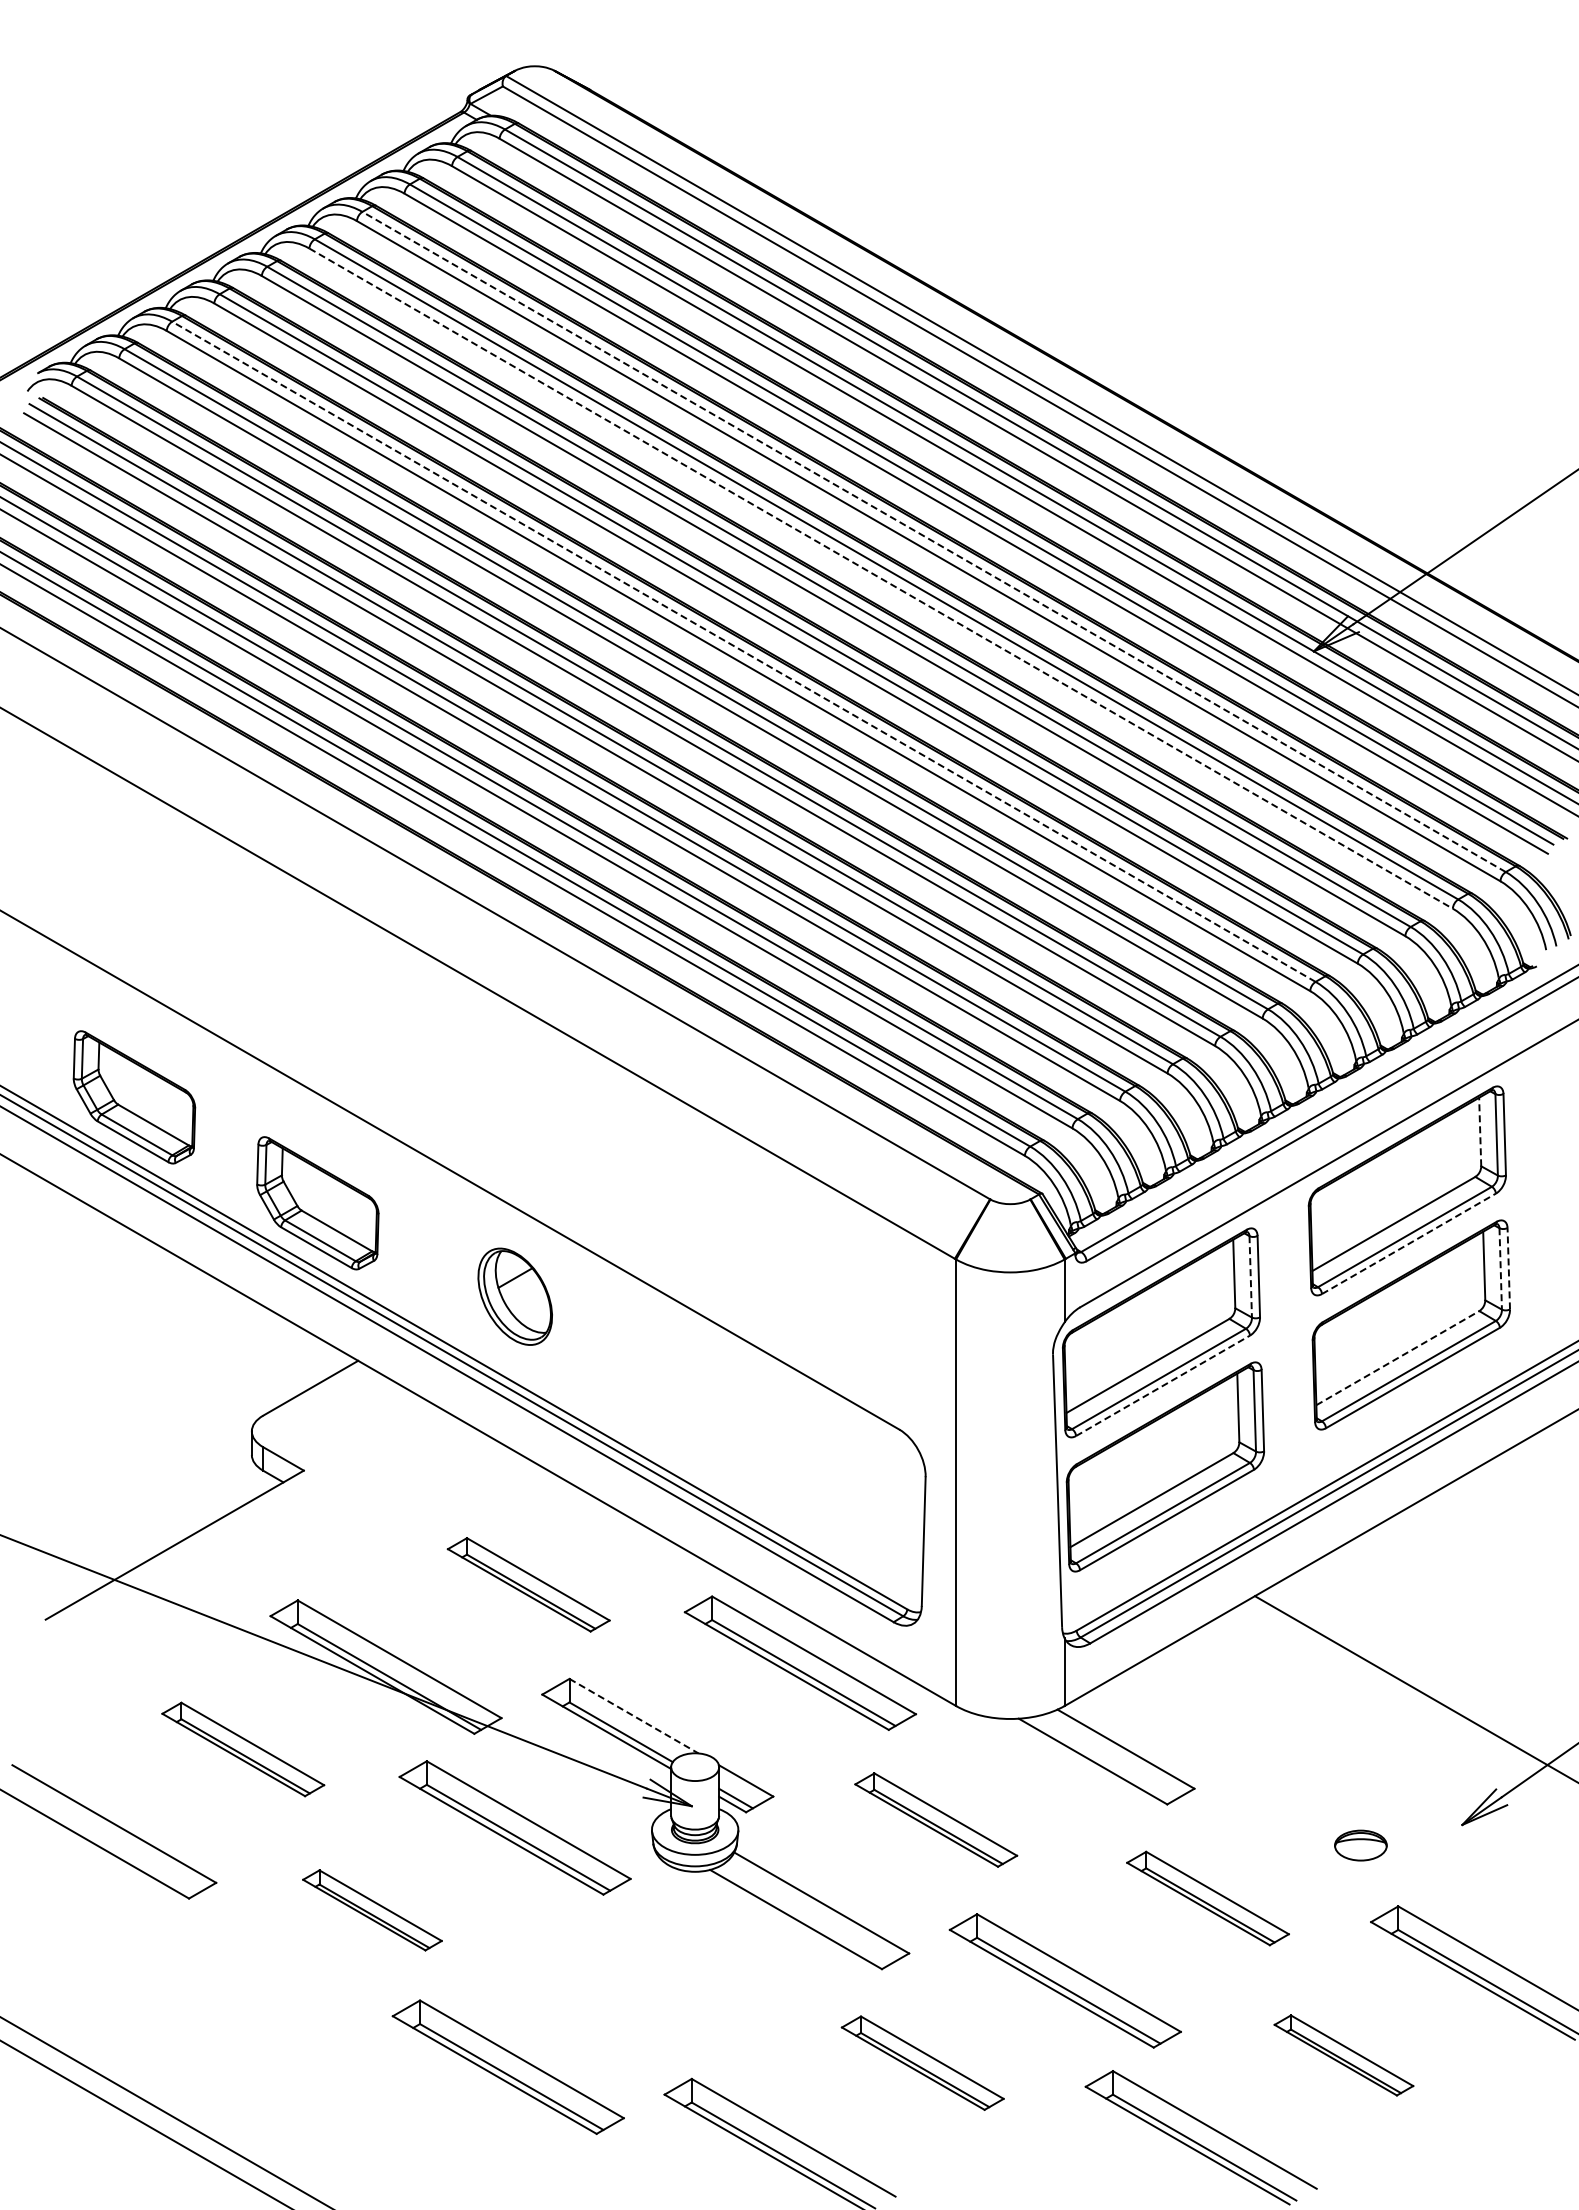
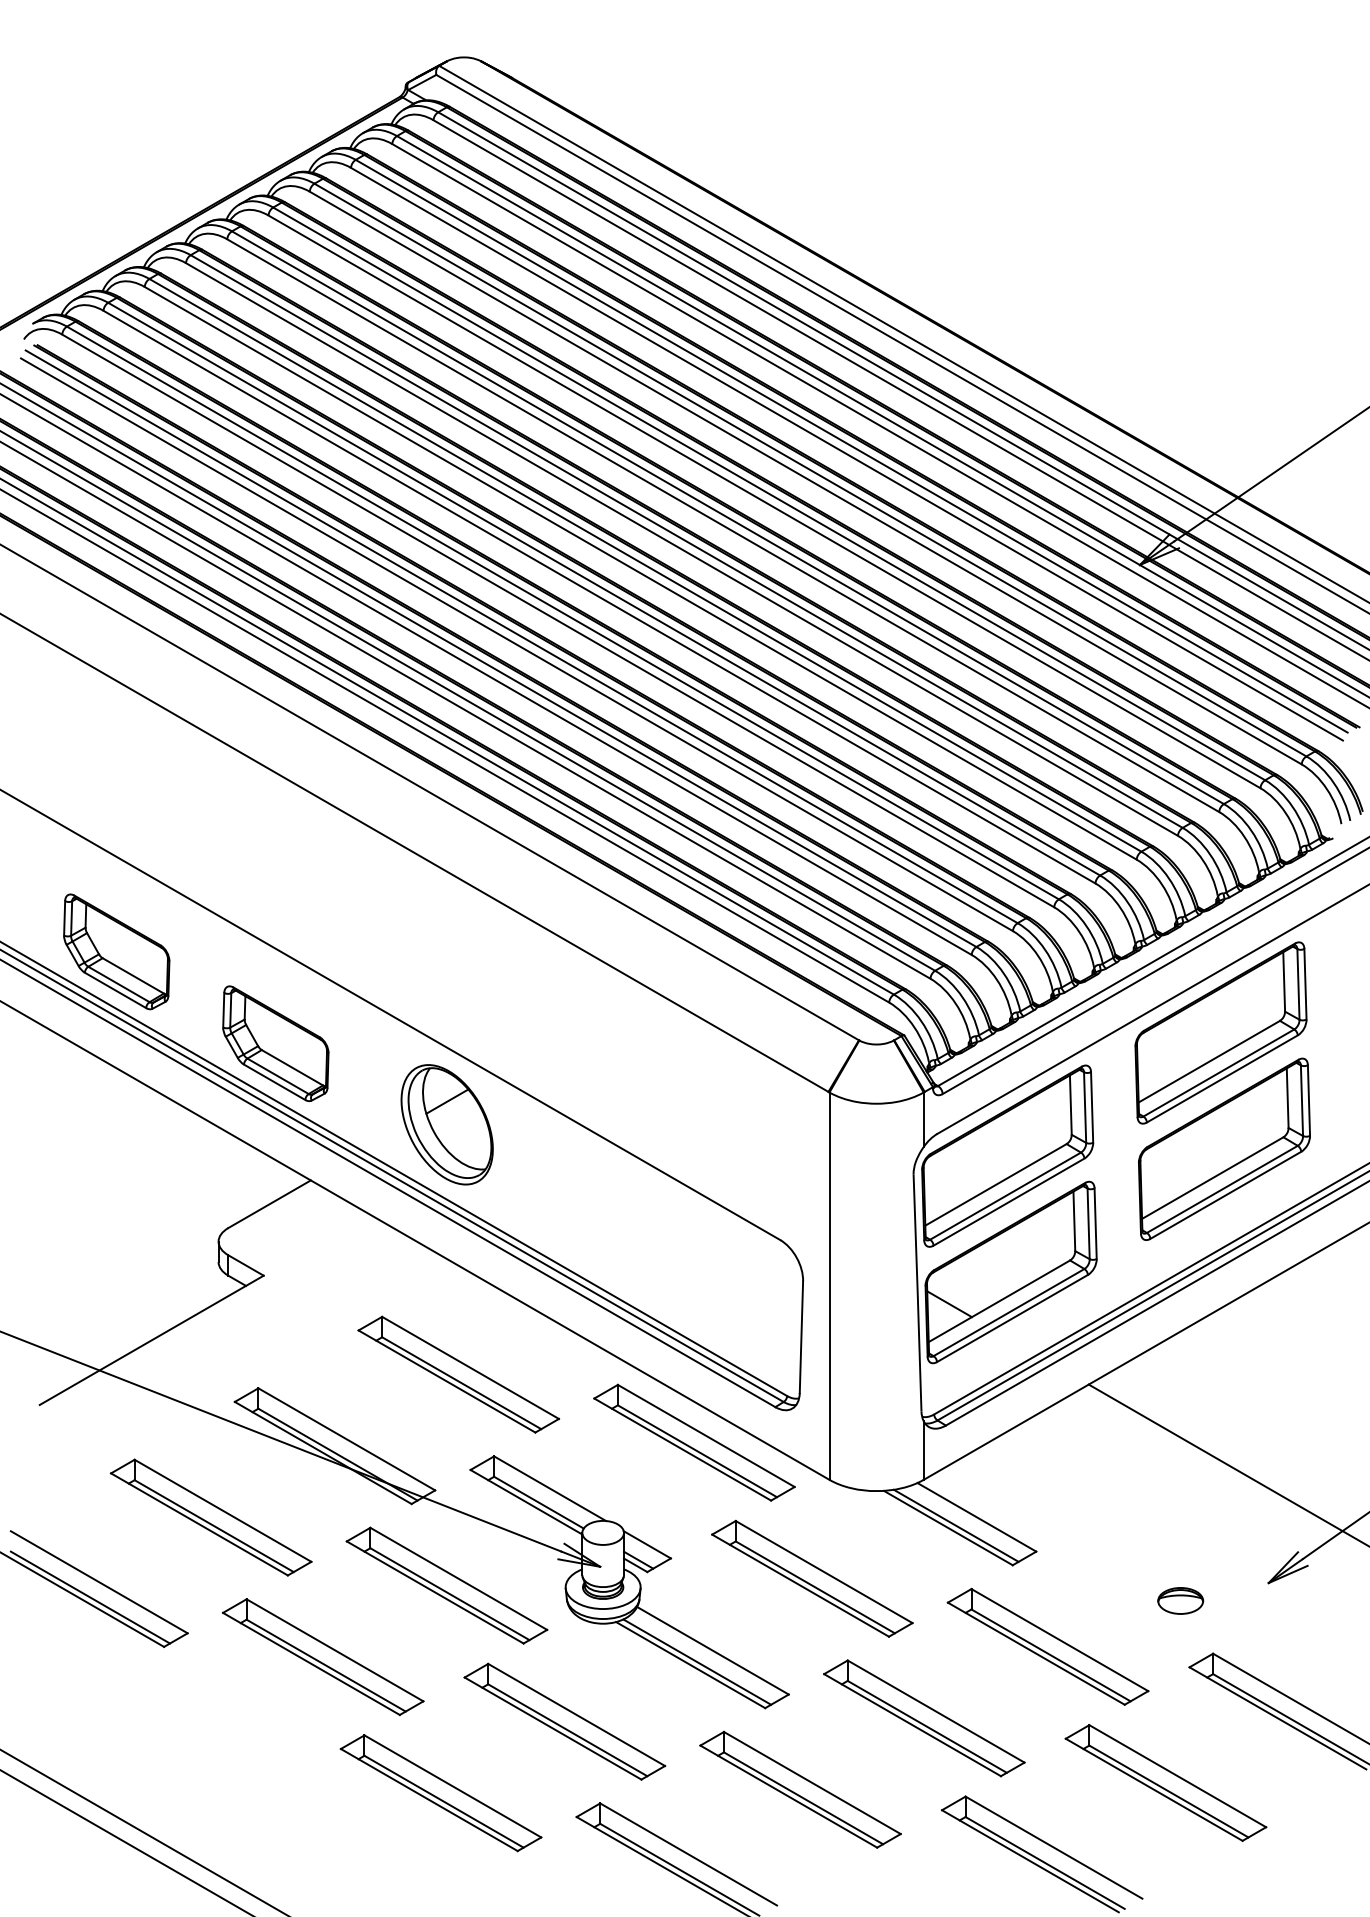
line: (933, 541) -> (809, 469), dashed -> solid
line: (881, 578) -> (764, 501), dashed -> solid
line: (743, 651) -> (645, 565), dashed -> solid
line: (1480, 1131) -> (1284, 981), dashed -> solid
line: (1409, 1243) -> (1222, 1078), dashed -> solid
line: (1500, 1268) -> (1301, 1100), dashed -> solid
line: (1508, 1268) -> (1308, 1100), dashed -> solid
line: (1250, 1276) -> (1084, 1107), dashed -> solid
part: (514, 1296) -> (446, 1124), size x1.43
line: (1398, 1357) -> (1213, 1177), dashed -> solid
line: (1163, 1385) -> (1009, 1201), dashed -> solid
line: (1094, 1503) -> (949, 1304), added
part: (528, 1584) -> (458, 1374), size x1.43
line: (634, 1716) -> (550, 1488), dashed -> solid
part: (242, 1749) -> (210, 1517), size x1.43
line: (1102, 1758) -> (956, 1525), added
part: (935, 1819) -> (811, 1578), size x1.43
line: (103, 1841) -> (89, 1597), added
part: (1207, 1898) -> (1047, 1646), size x1.43
part: (372, 1910) -> (323, 1657), size x1.67
line: (803, 1915) -> (697, 1661), added
part: (650, 1984) -> (564, 1721), added
part: (1343, 2055) -> (1165, 1783), size x1.67
part: (922, 2062) -> (800, 1789), size x1.43

